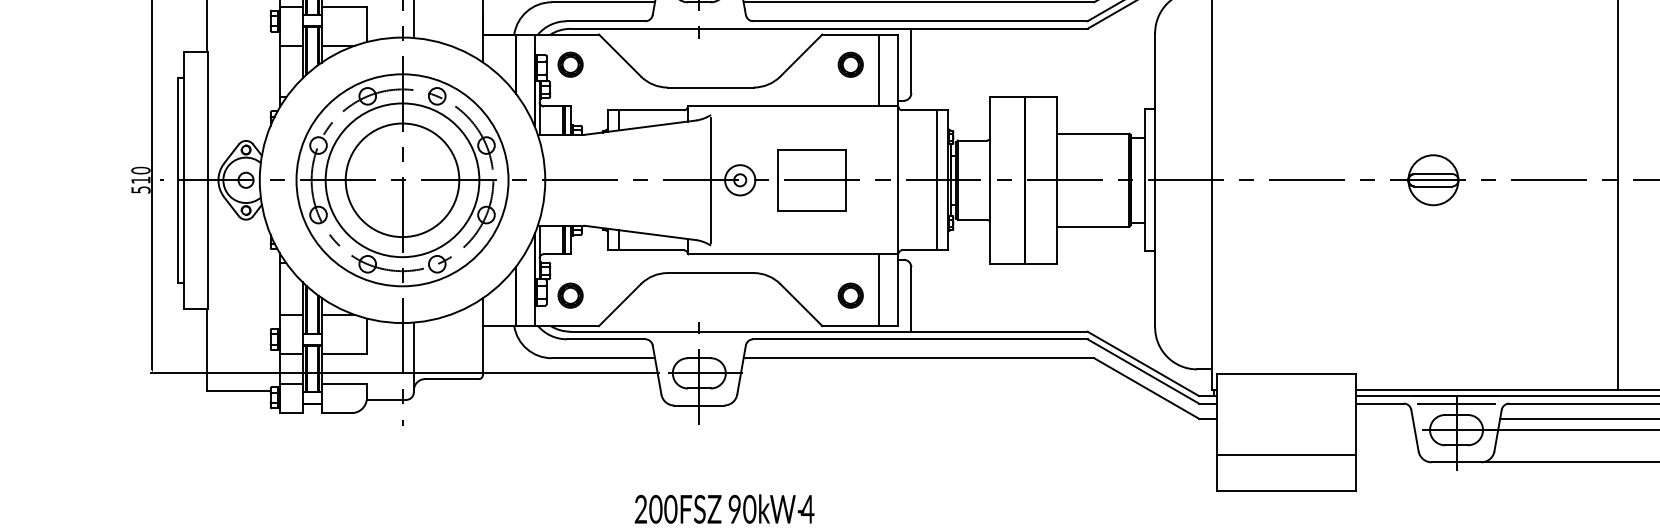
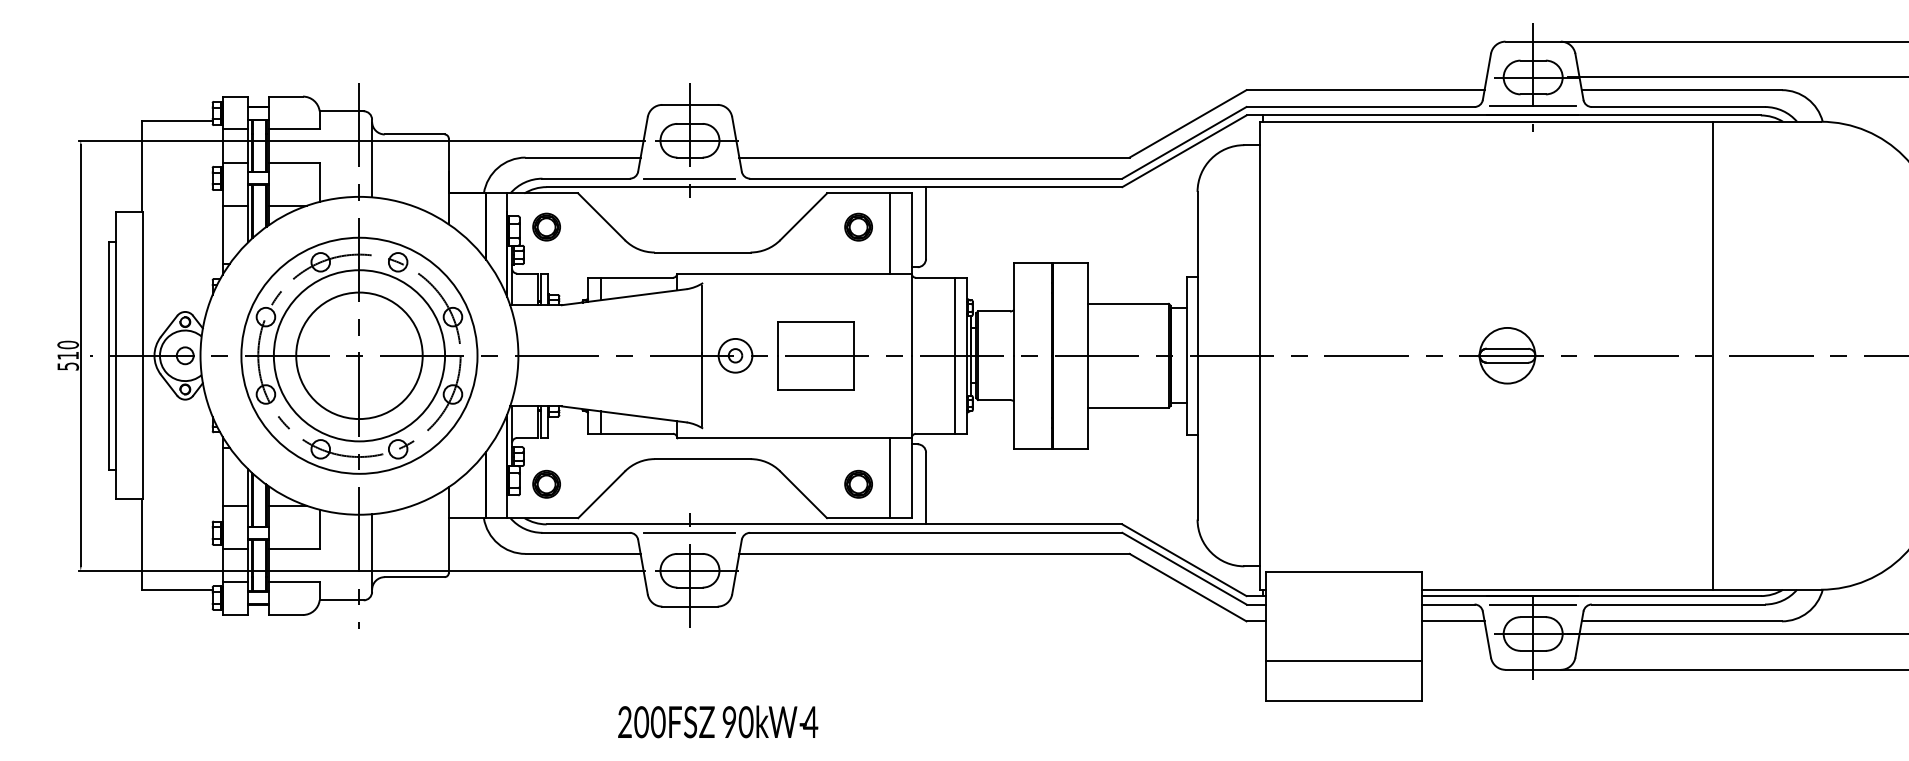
line: (697, 21) -> (688, 178), added
line: (697, 338) -> (688, 532), added
line: (1384, 418) -> (1452, 621), added

